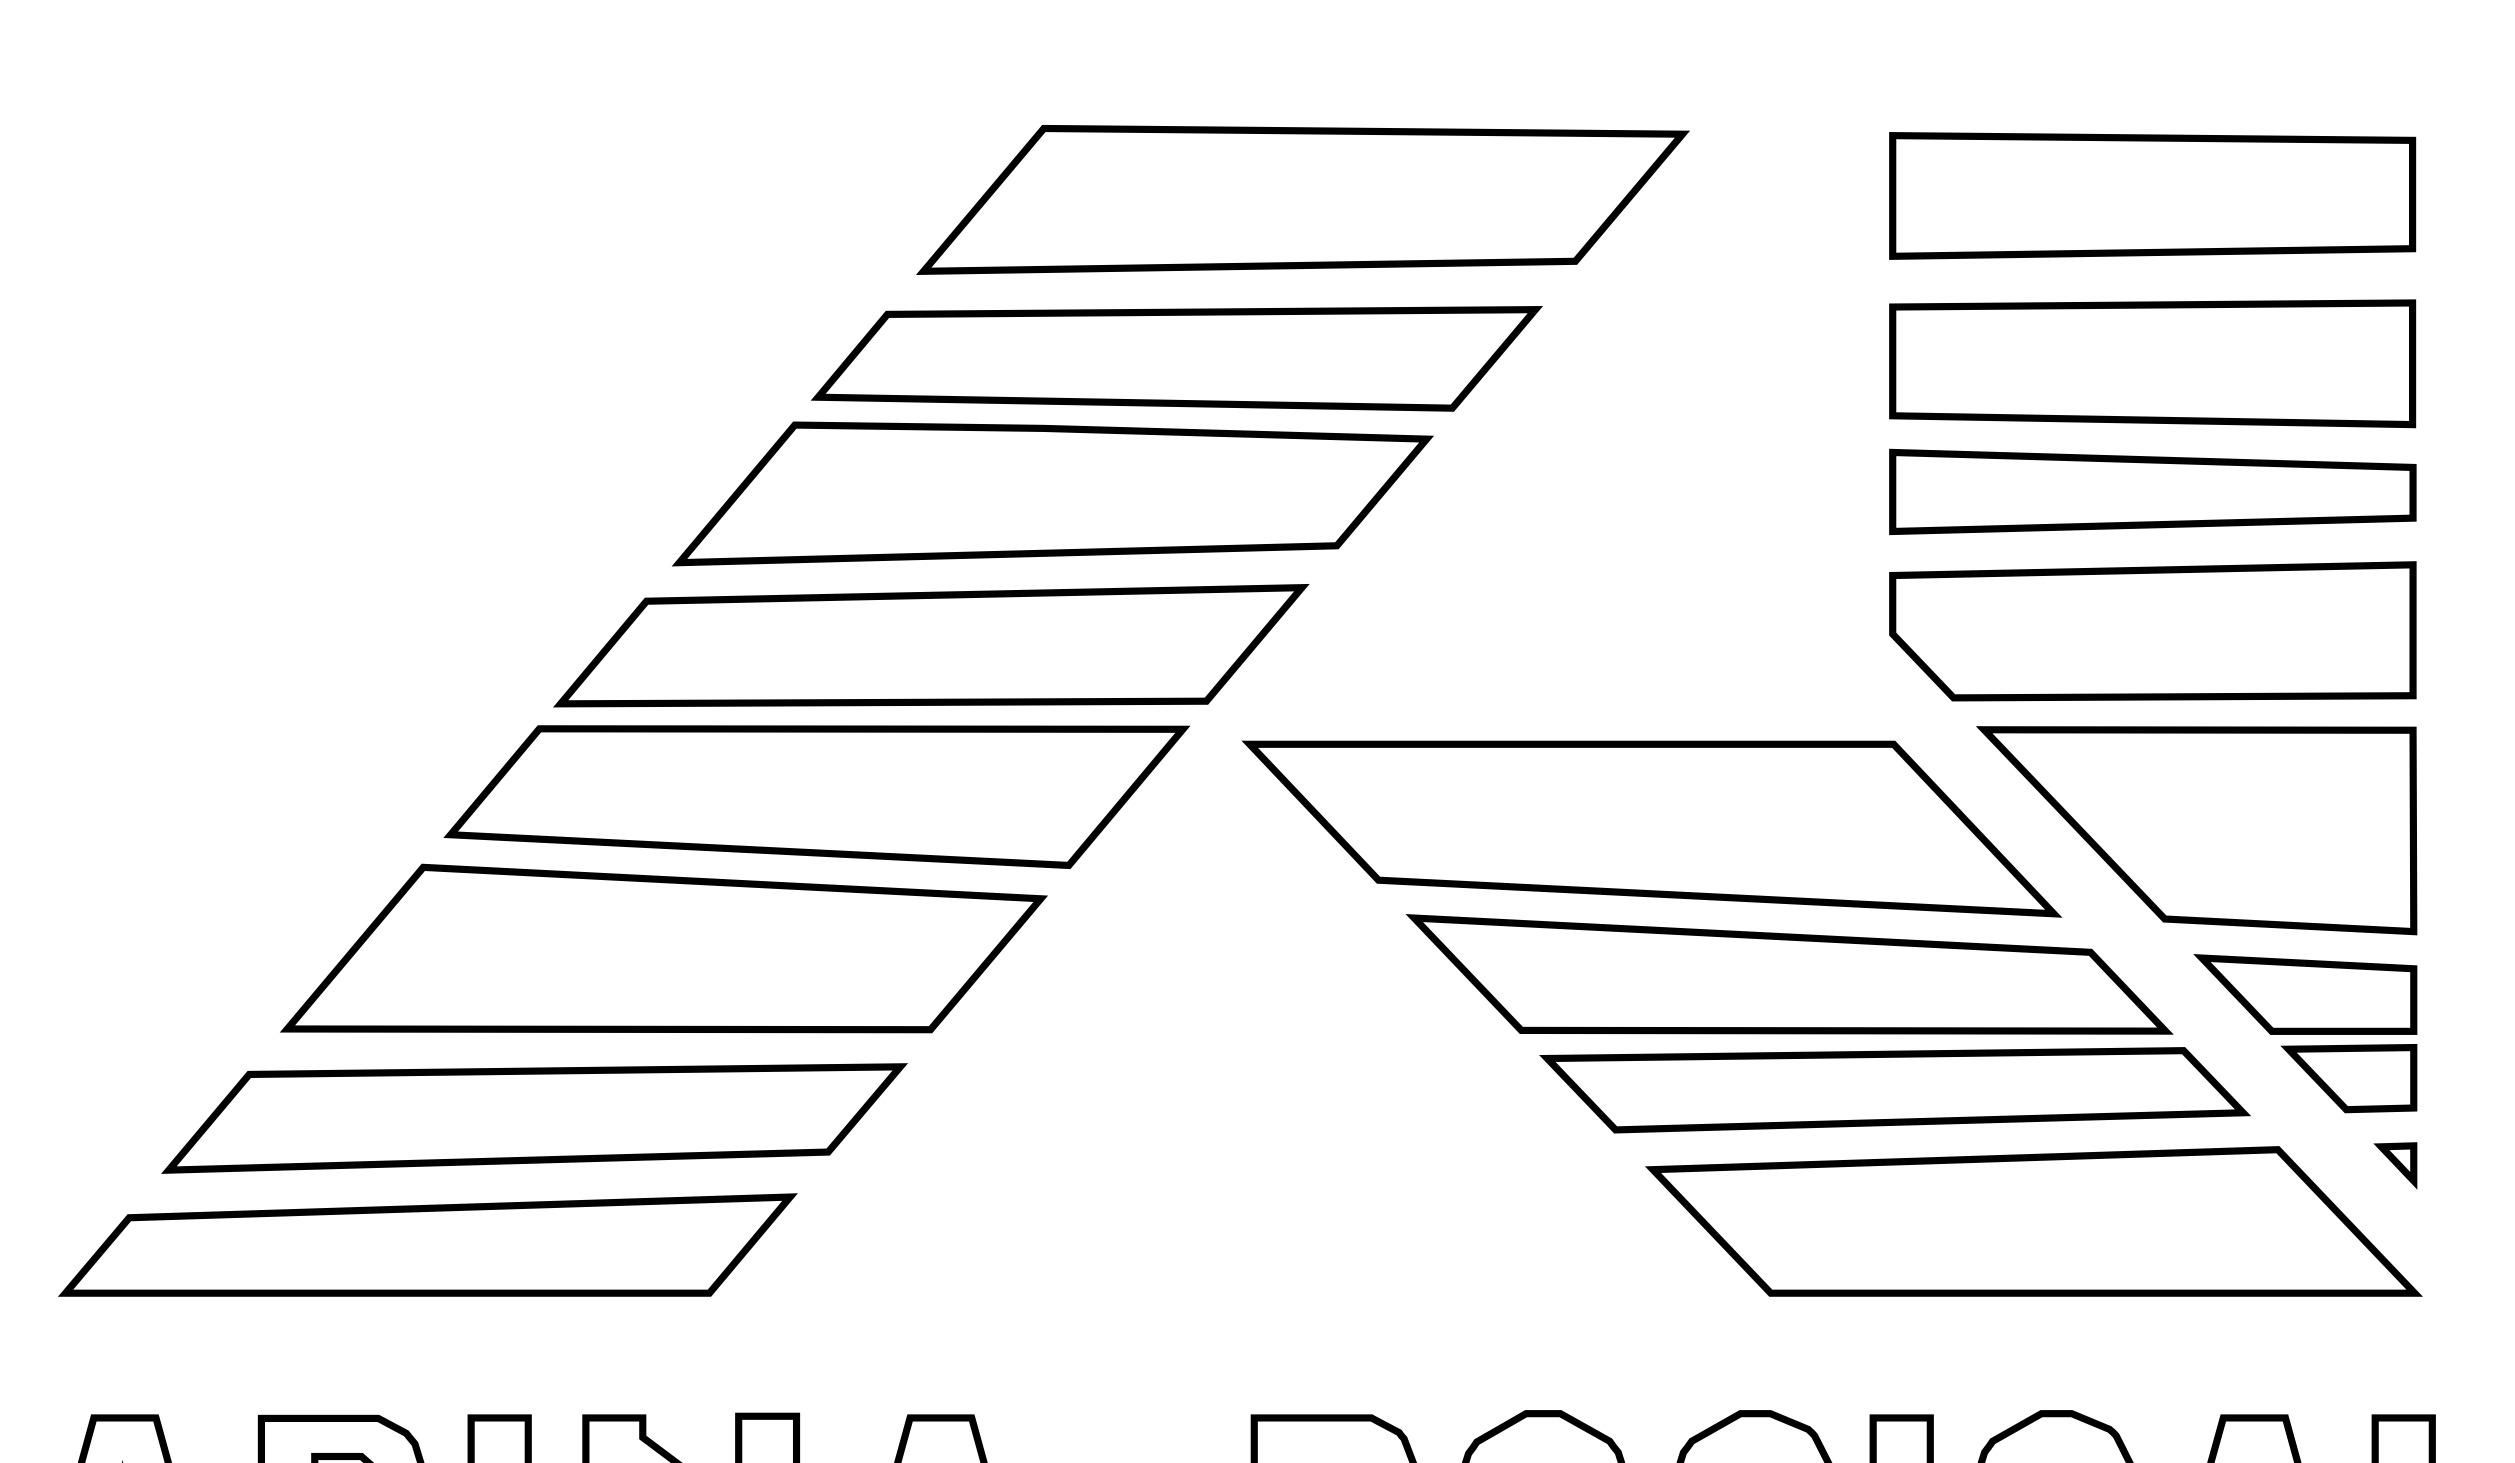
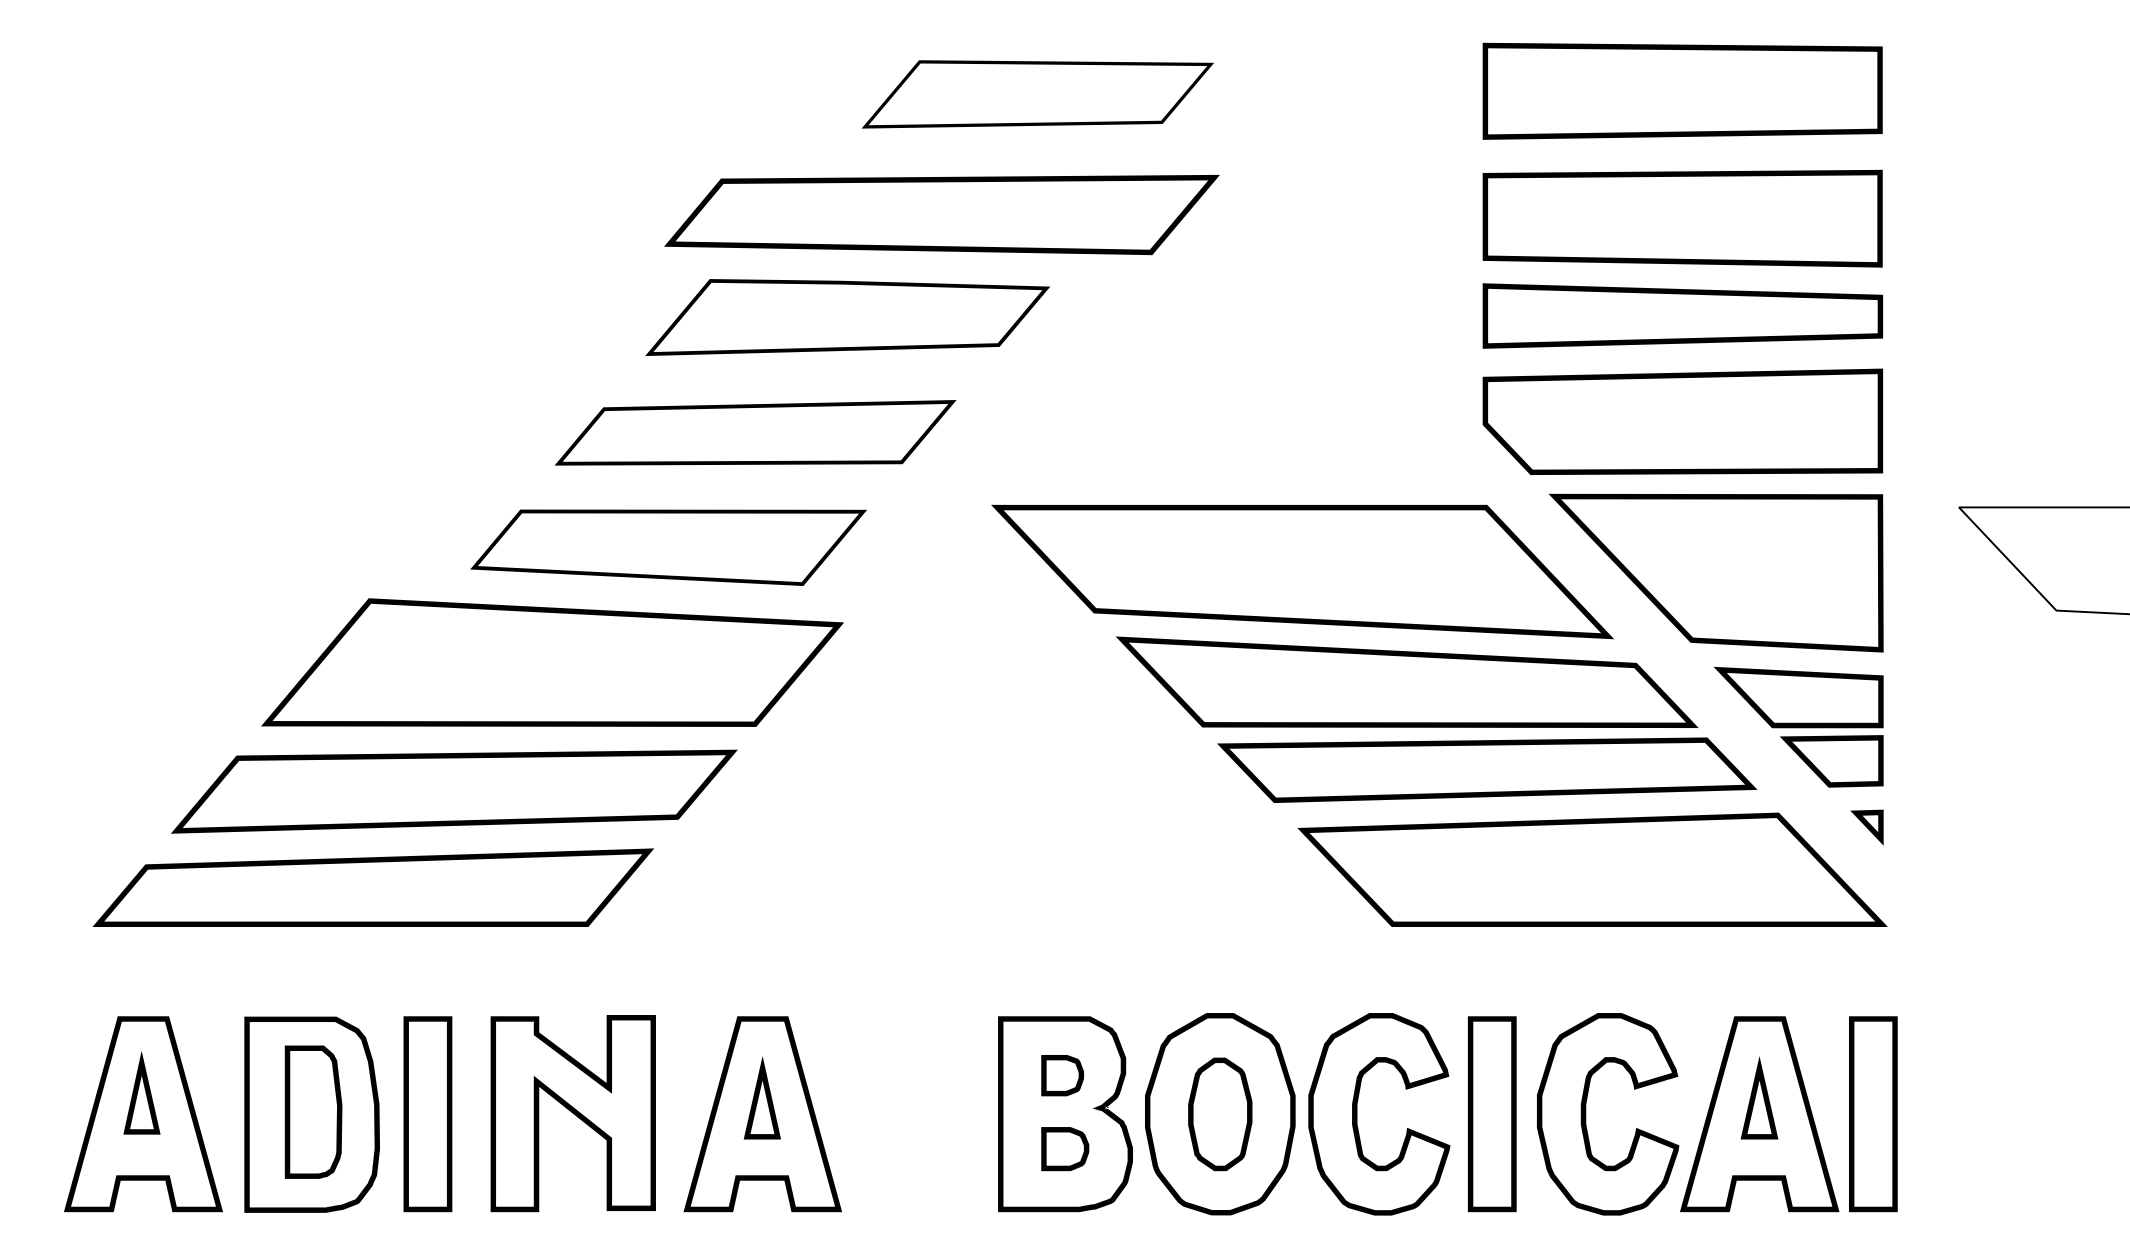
part: (1302, 200) -> (1037, 94), size x0.6
part: (1052, 493) -> (847, 317), size x0.7
part: (931, 645) -> (755, 432), size x0.7
part: (816, 796) -> (668, 547), size x0.7

